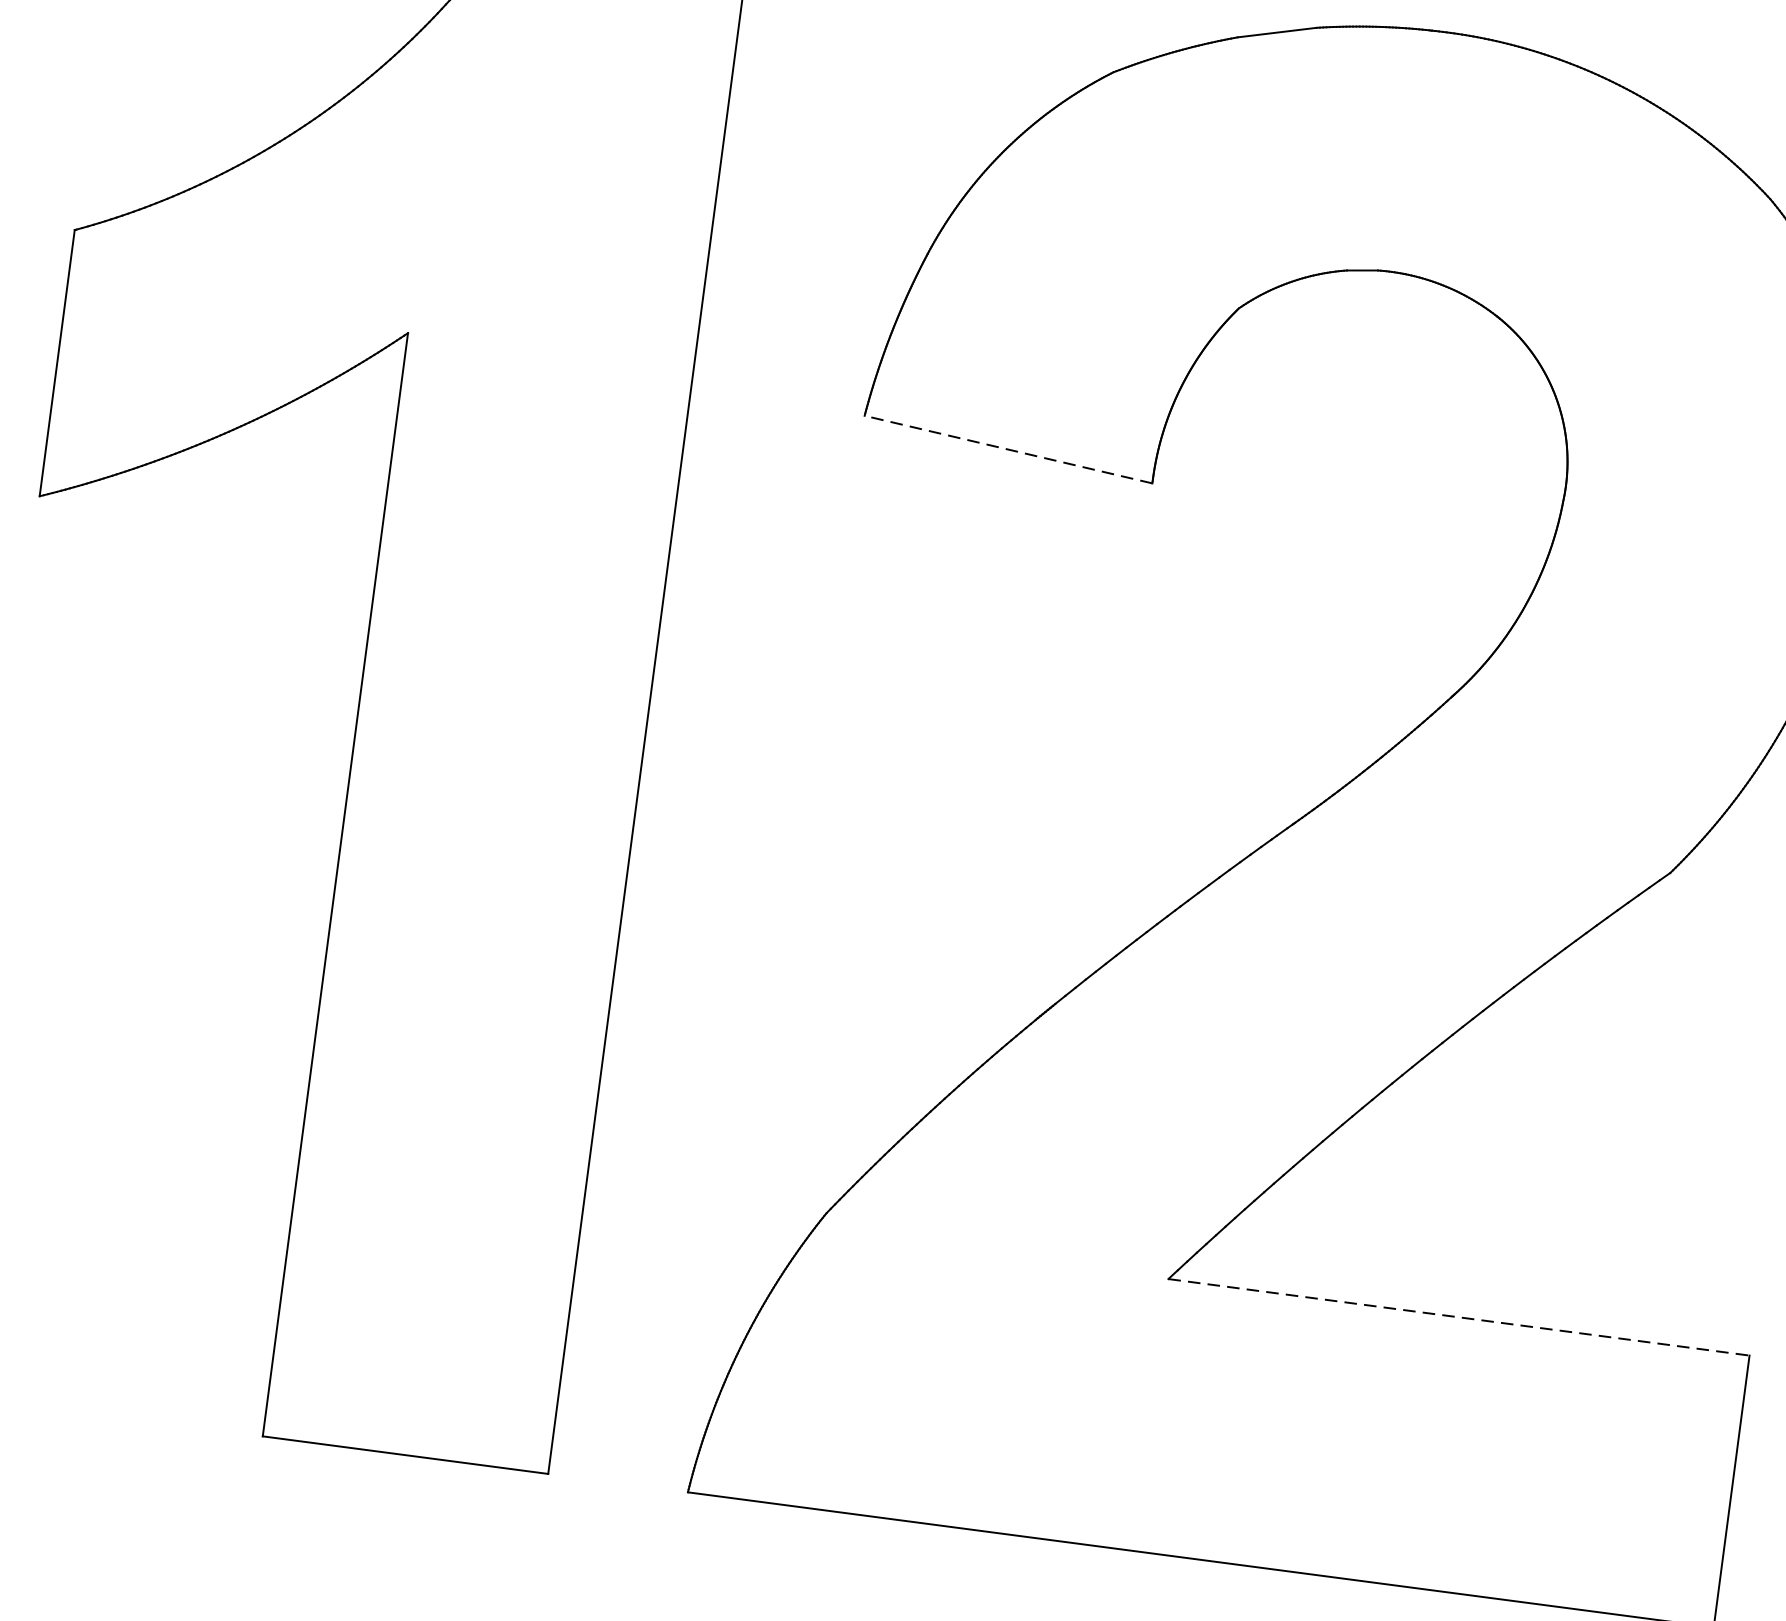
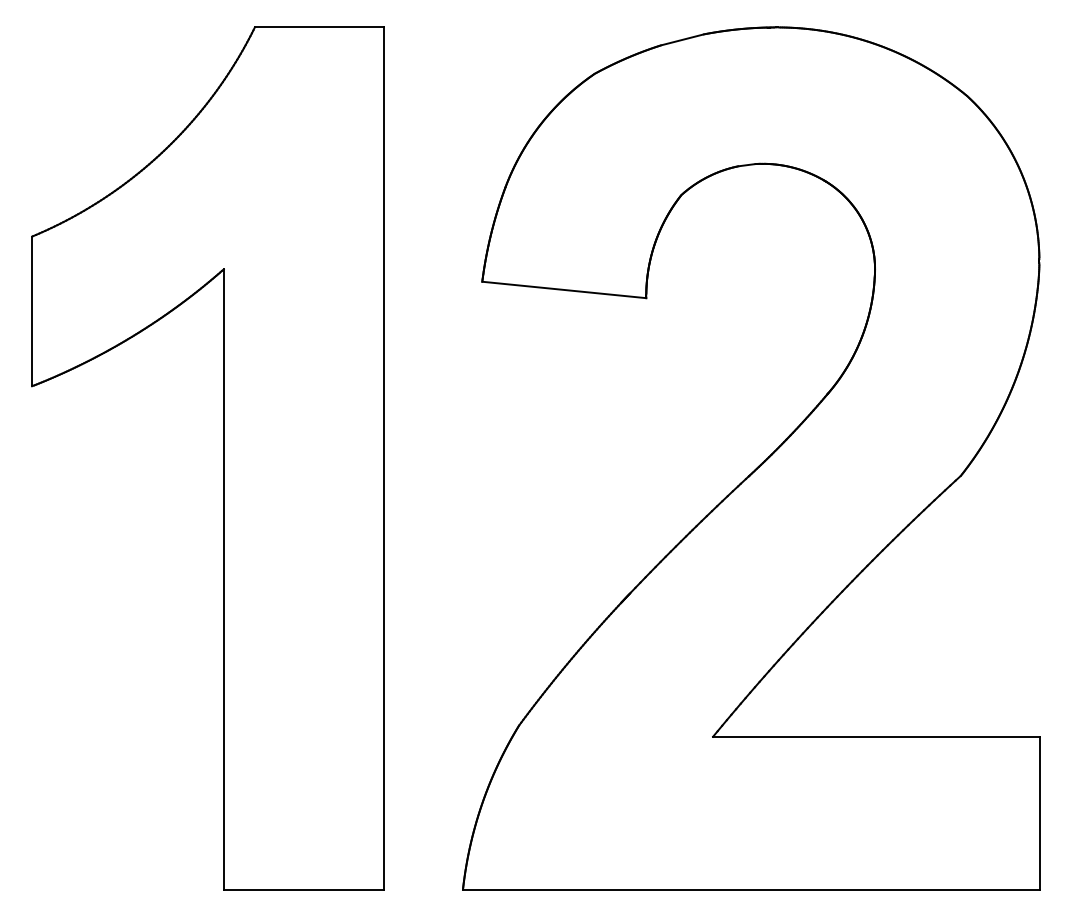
line: (1007, 448) -> (563, 289), dashed -> solid
line: (1459, 1316) -> (876, 736), dashed -> solid

